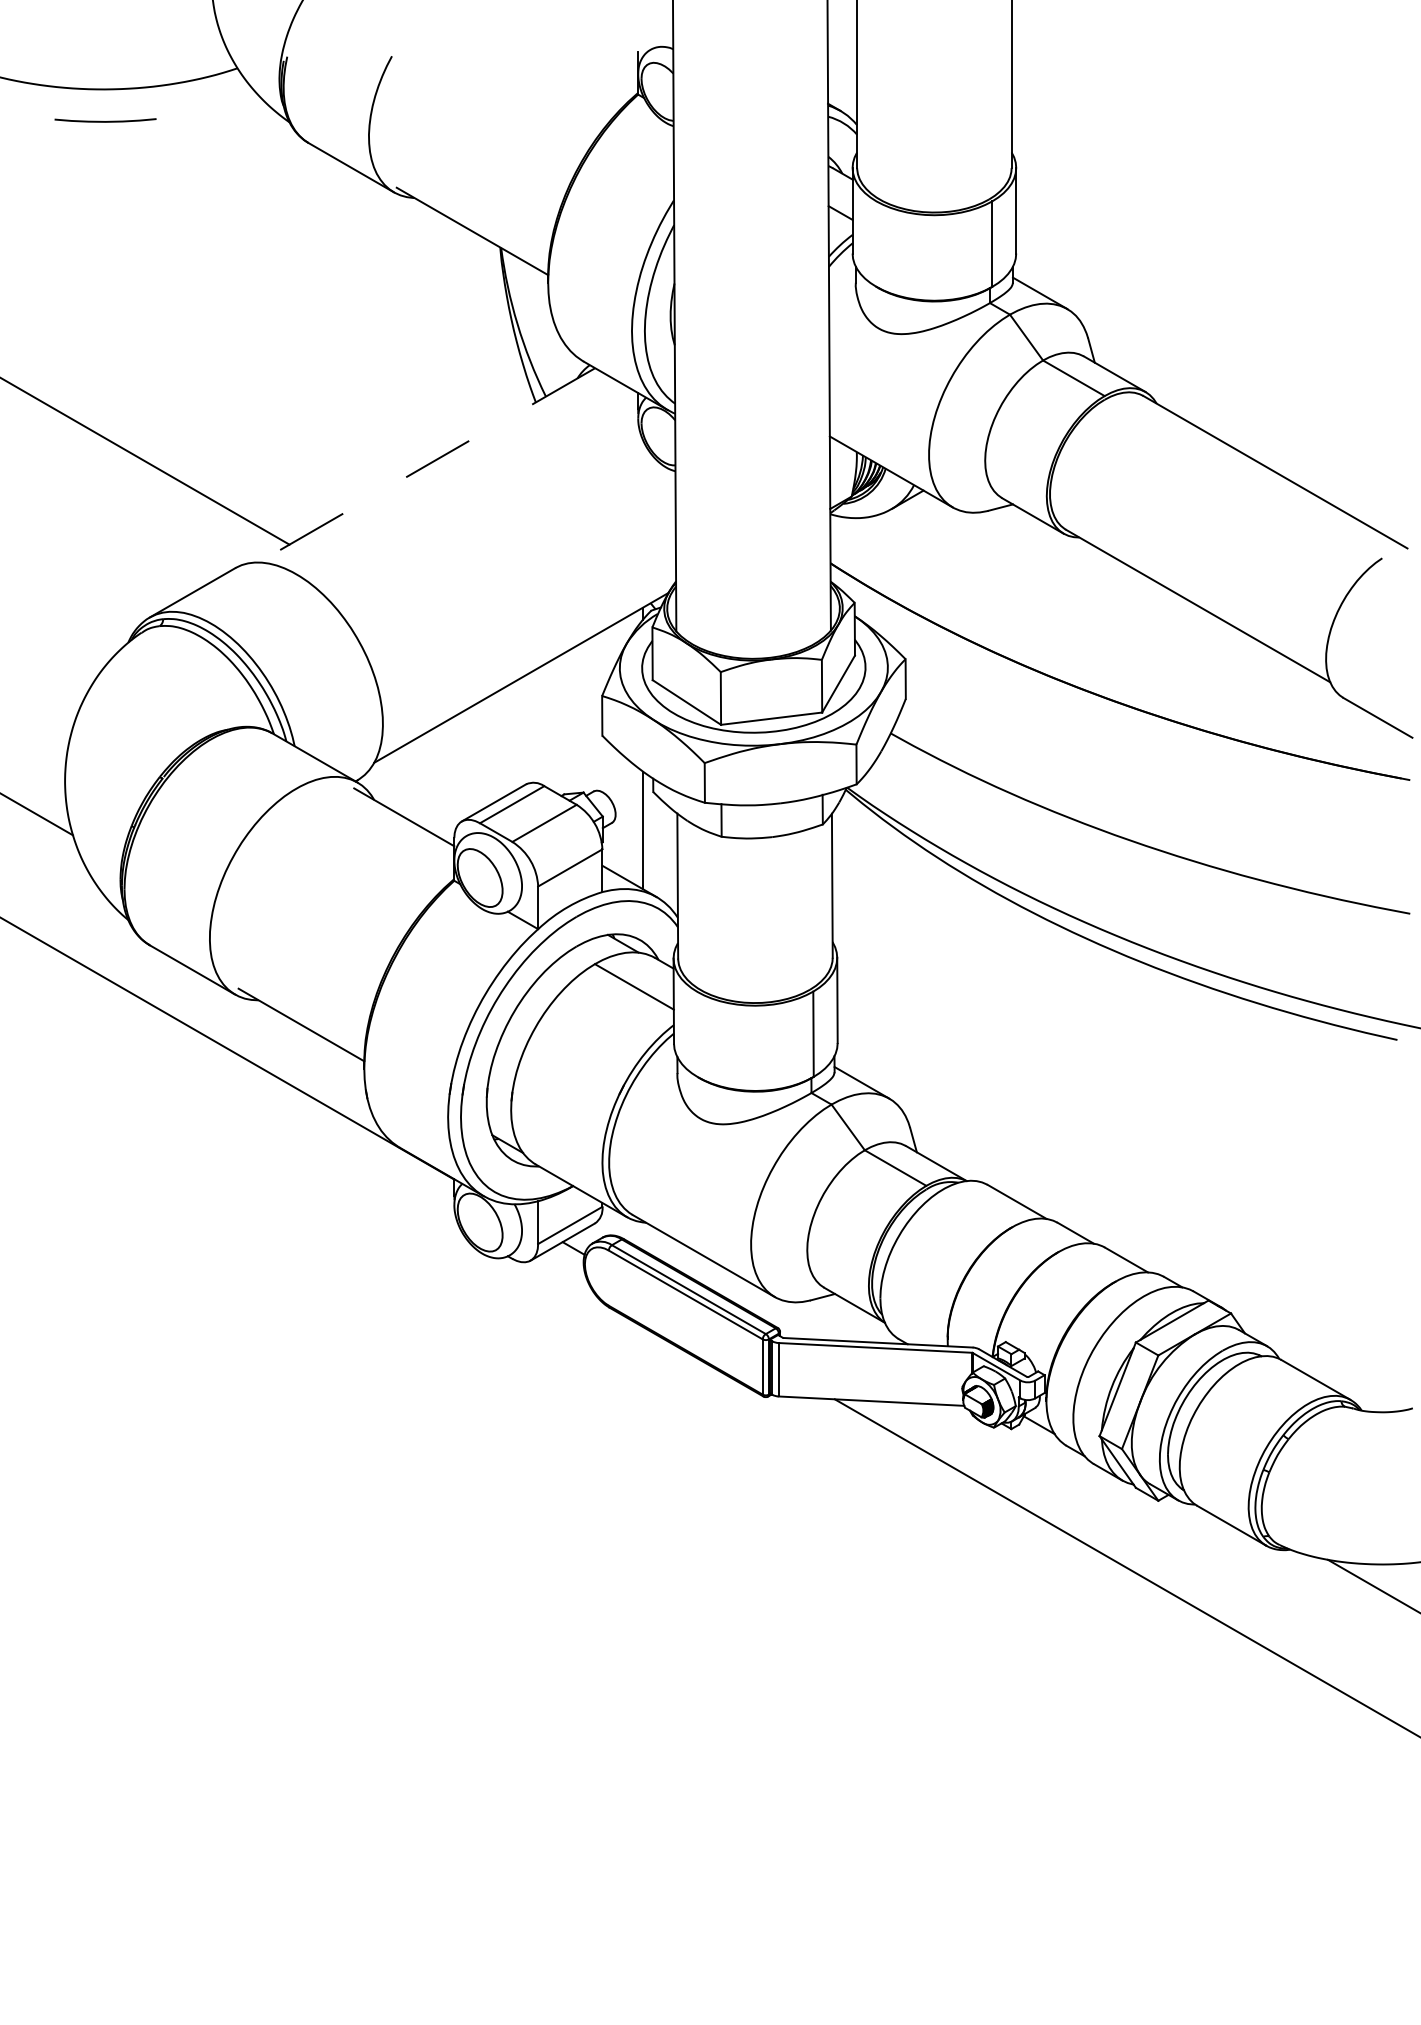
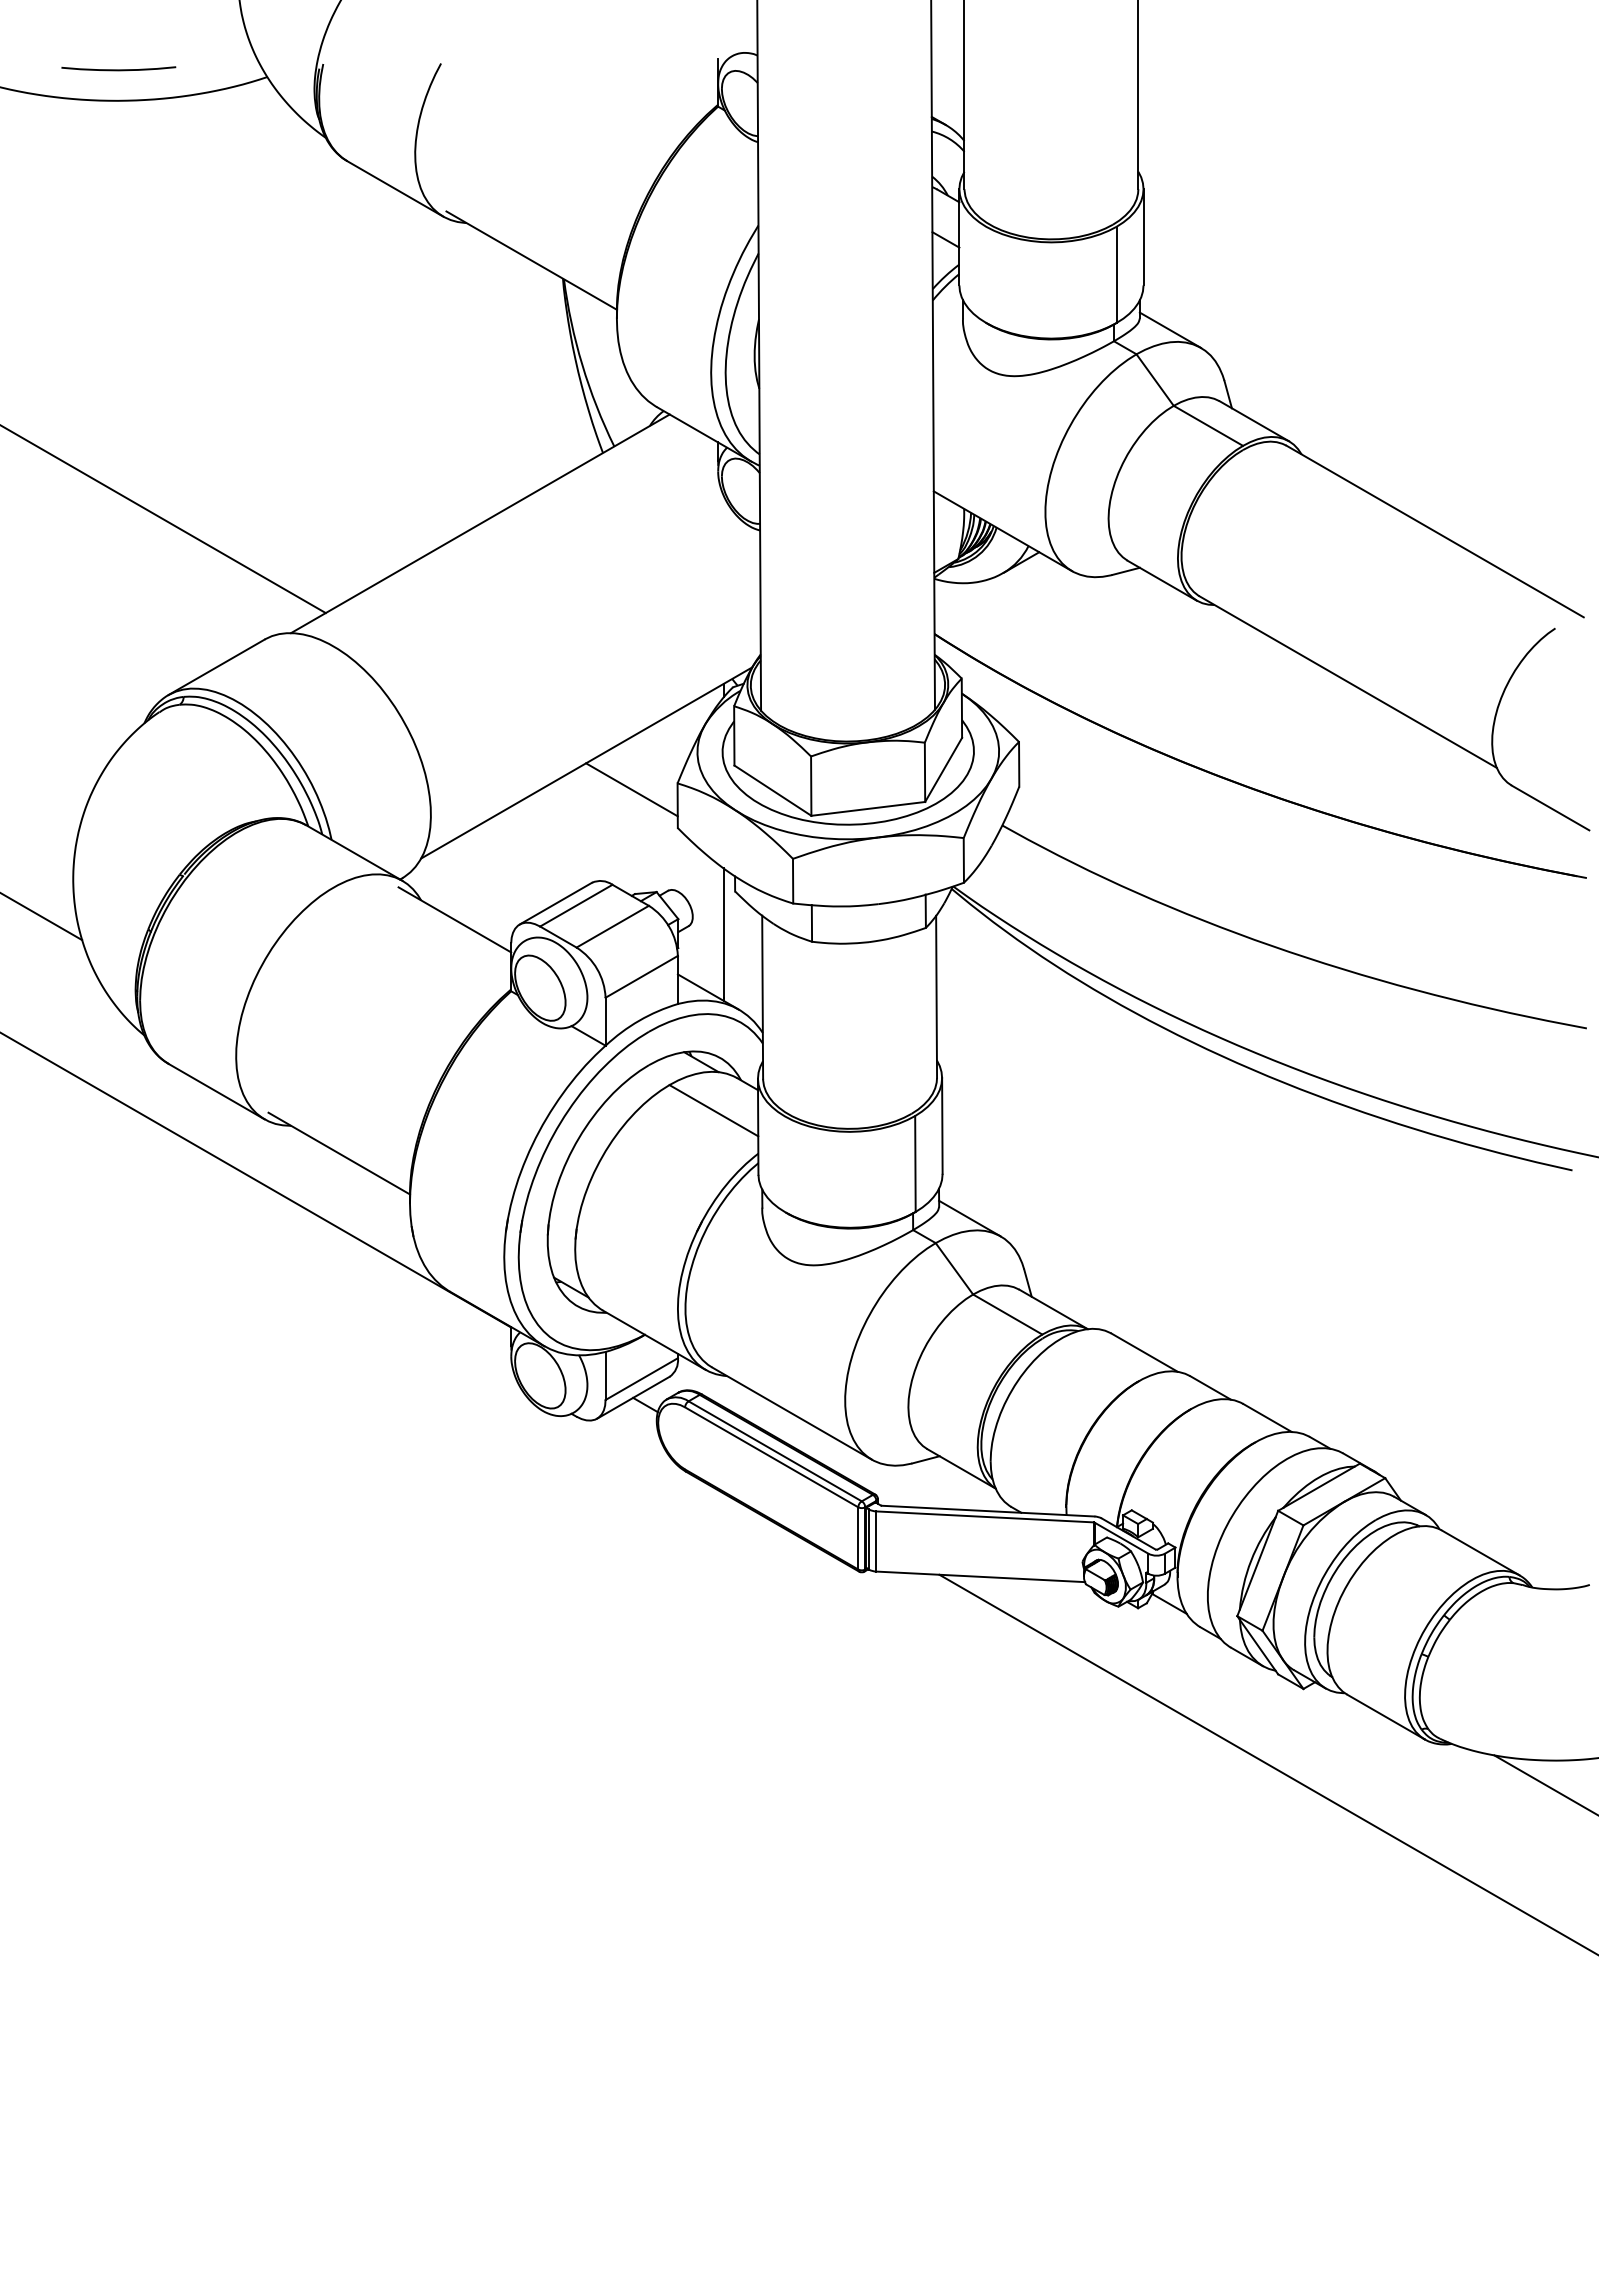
curve: (105, 121) -> (118, 69), moved
line: (427, 465) -> (480, 523), dashed -> solid
line: (561, 701) -> (631, 789), added

